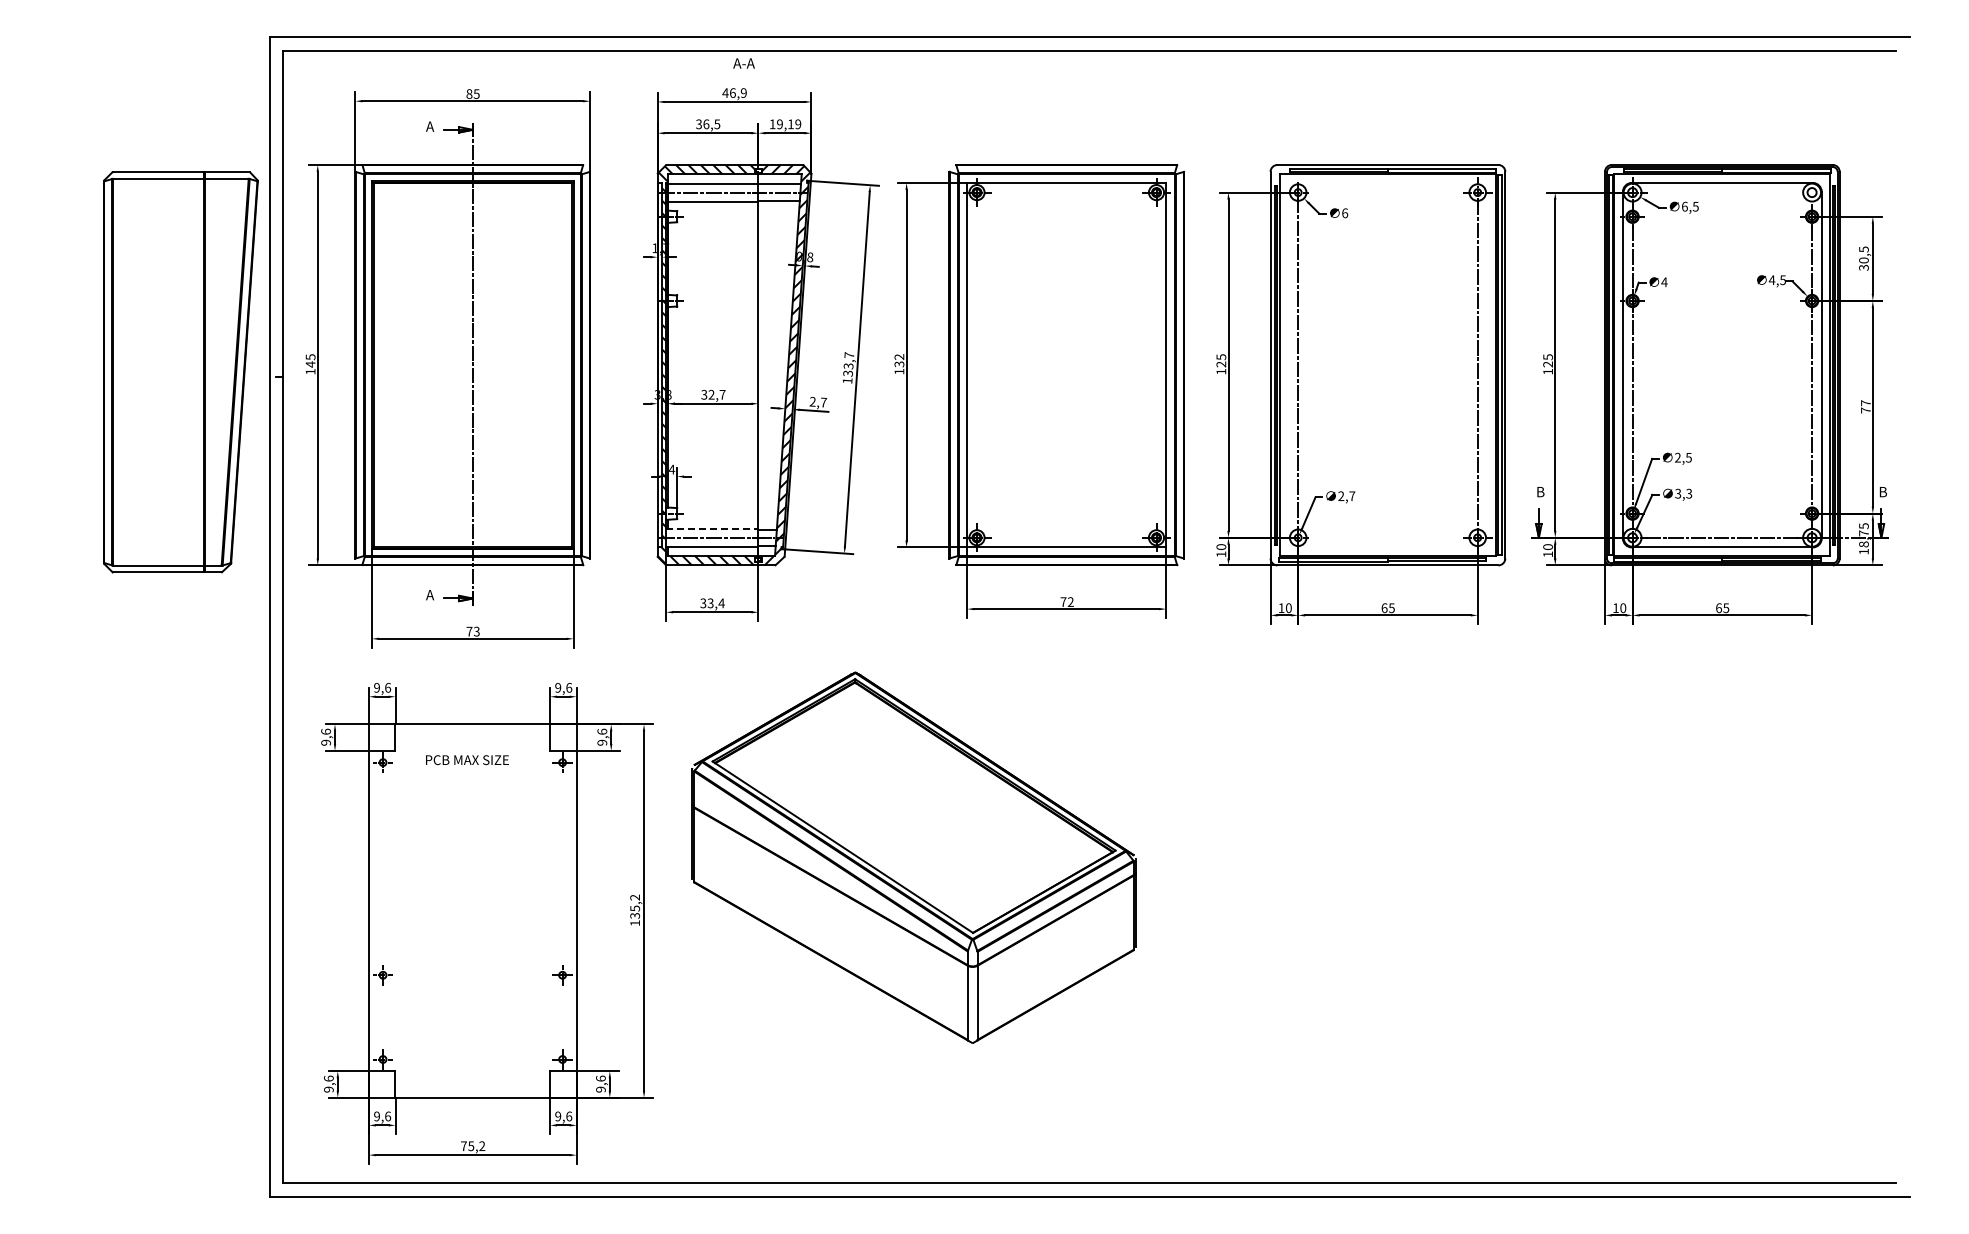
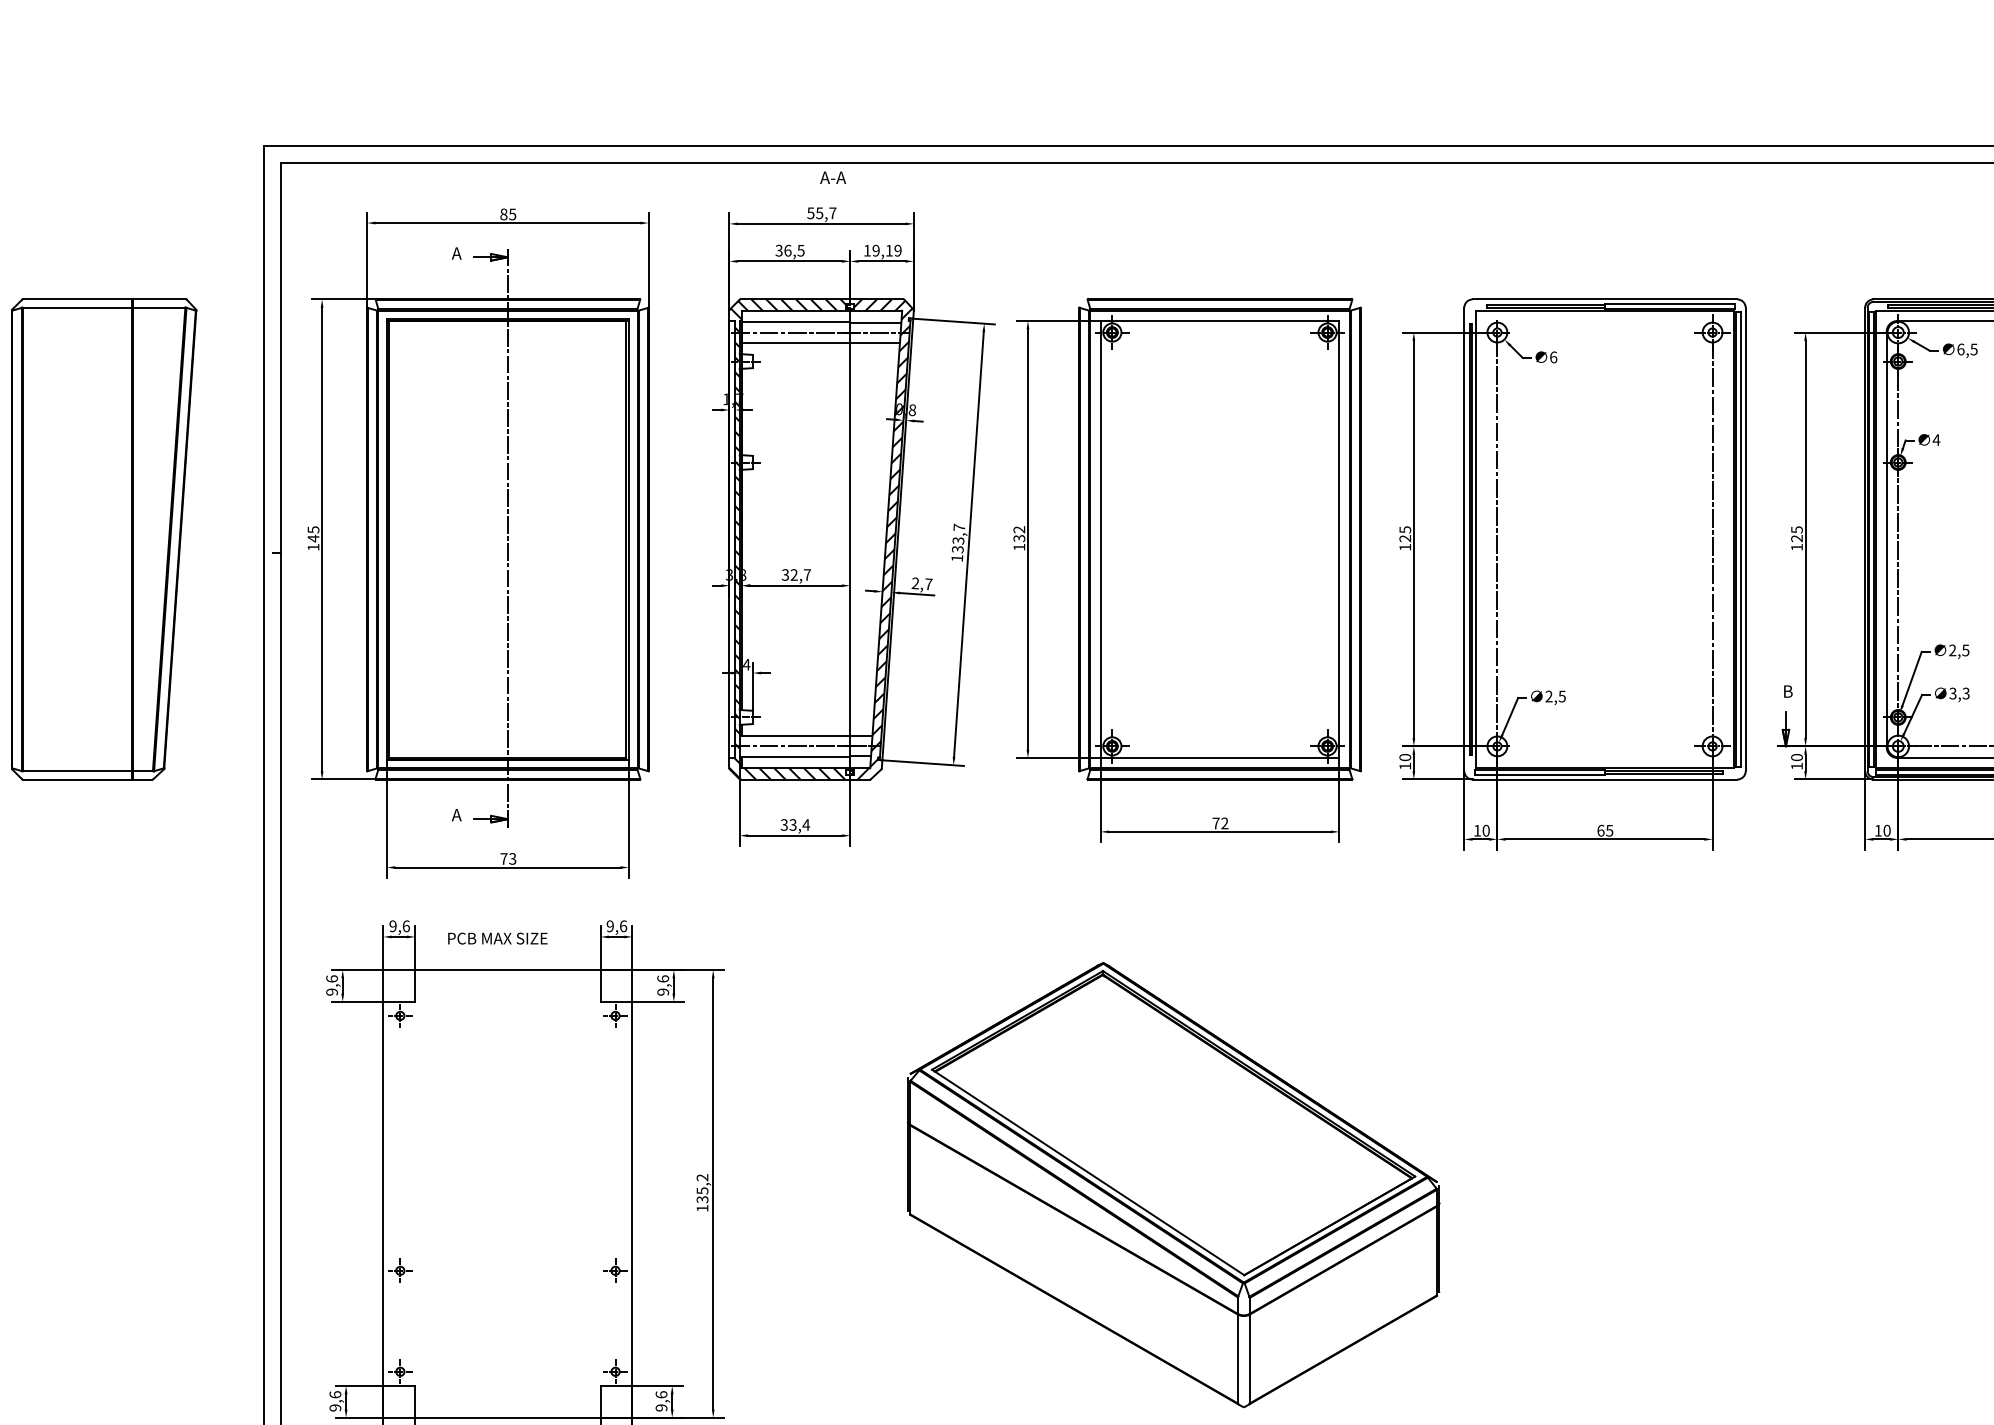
text: (734, 92) -> (821, 212), 46,9 -> 55,7
part: (180, 372) -> (103, 539), moved
text: (1352, 496) -> (1562, 696), 2,7 -> 2,5
line: (712, 528) -> (795, 735), dashed -> solid
text: (467, 760) -> (497, 939), moved
part: (913, 857) -> (1172, 1184), moved

